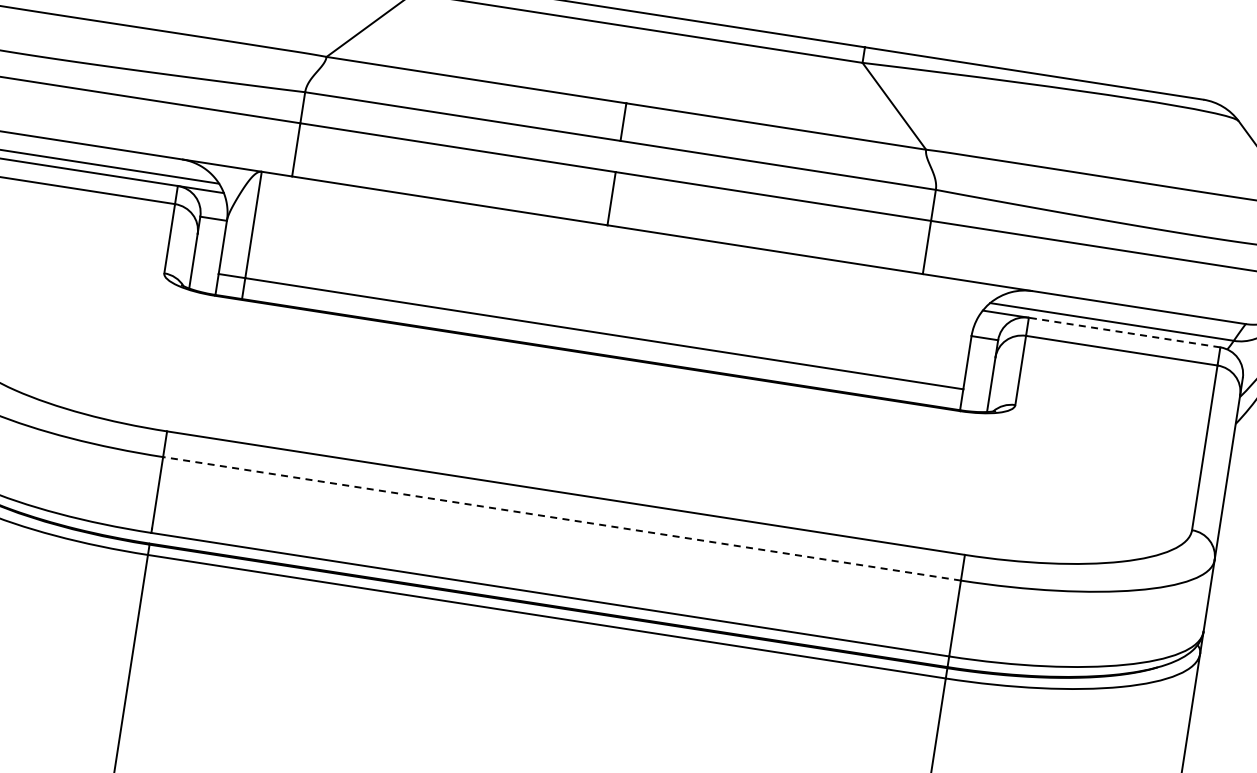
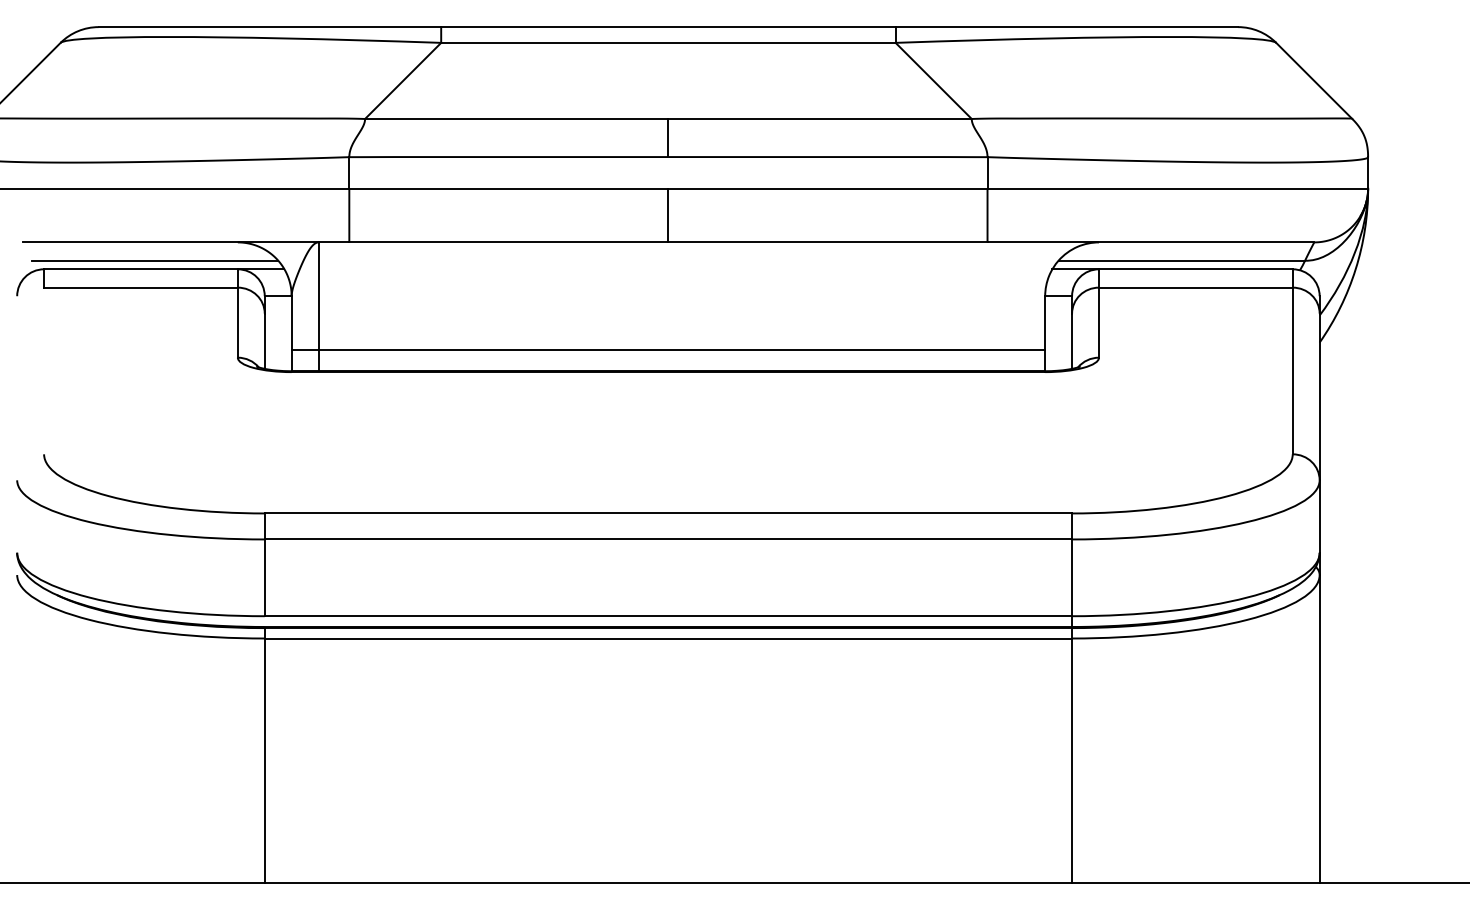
line: (1124, 332) -> (1195, 269), dashed -> solid
line: (562, 518) -> (668, 539), dashed -> solid

